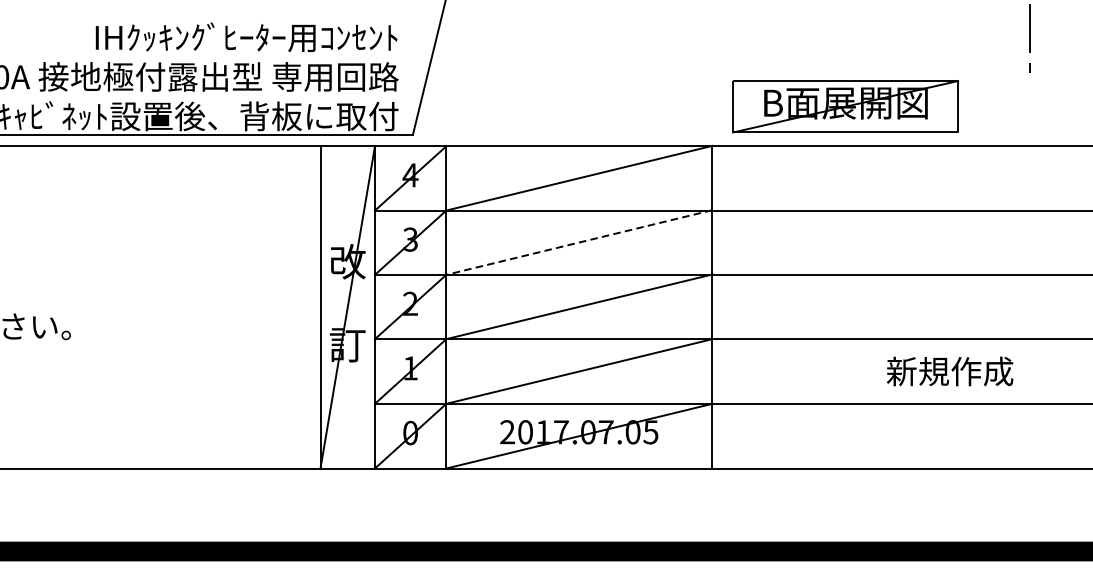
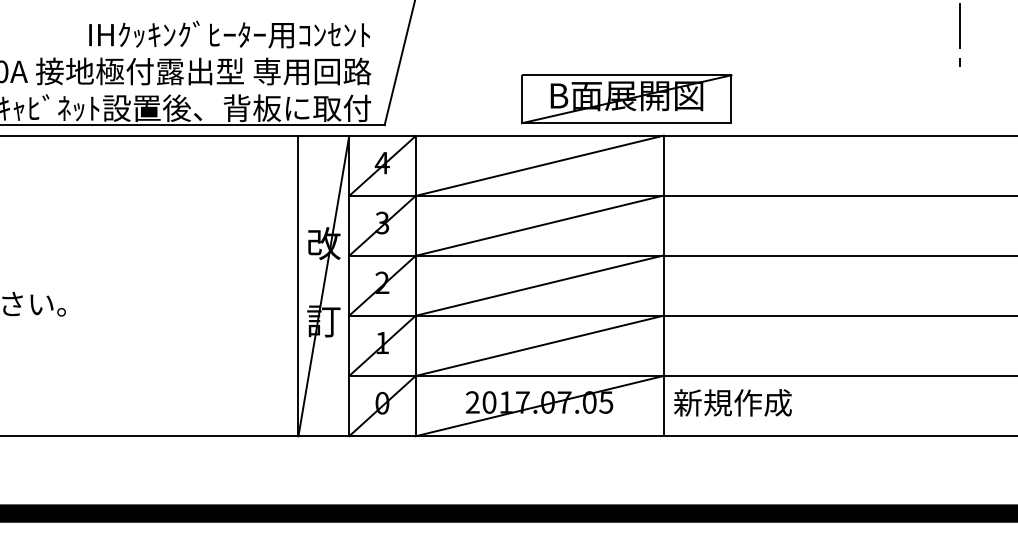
part: (845, 107) -> (626, 99), moved
line: (579, 242) -> (539, 225), dashed -> solid
text: (949, 371) -> (732, 402), moved

